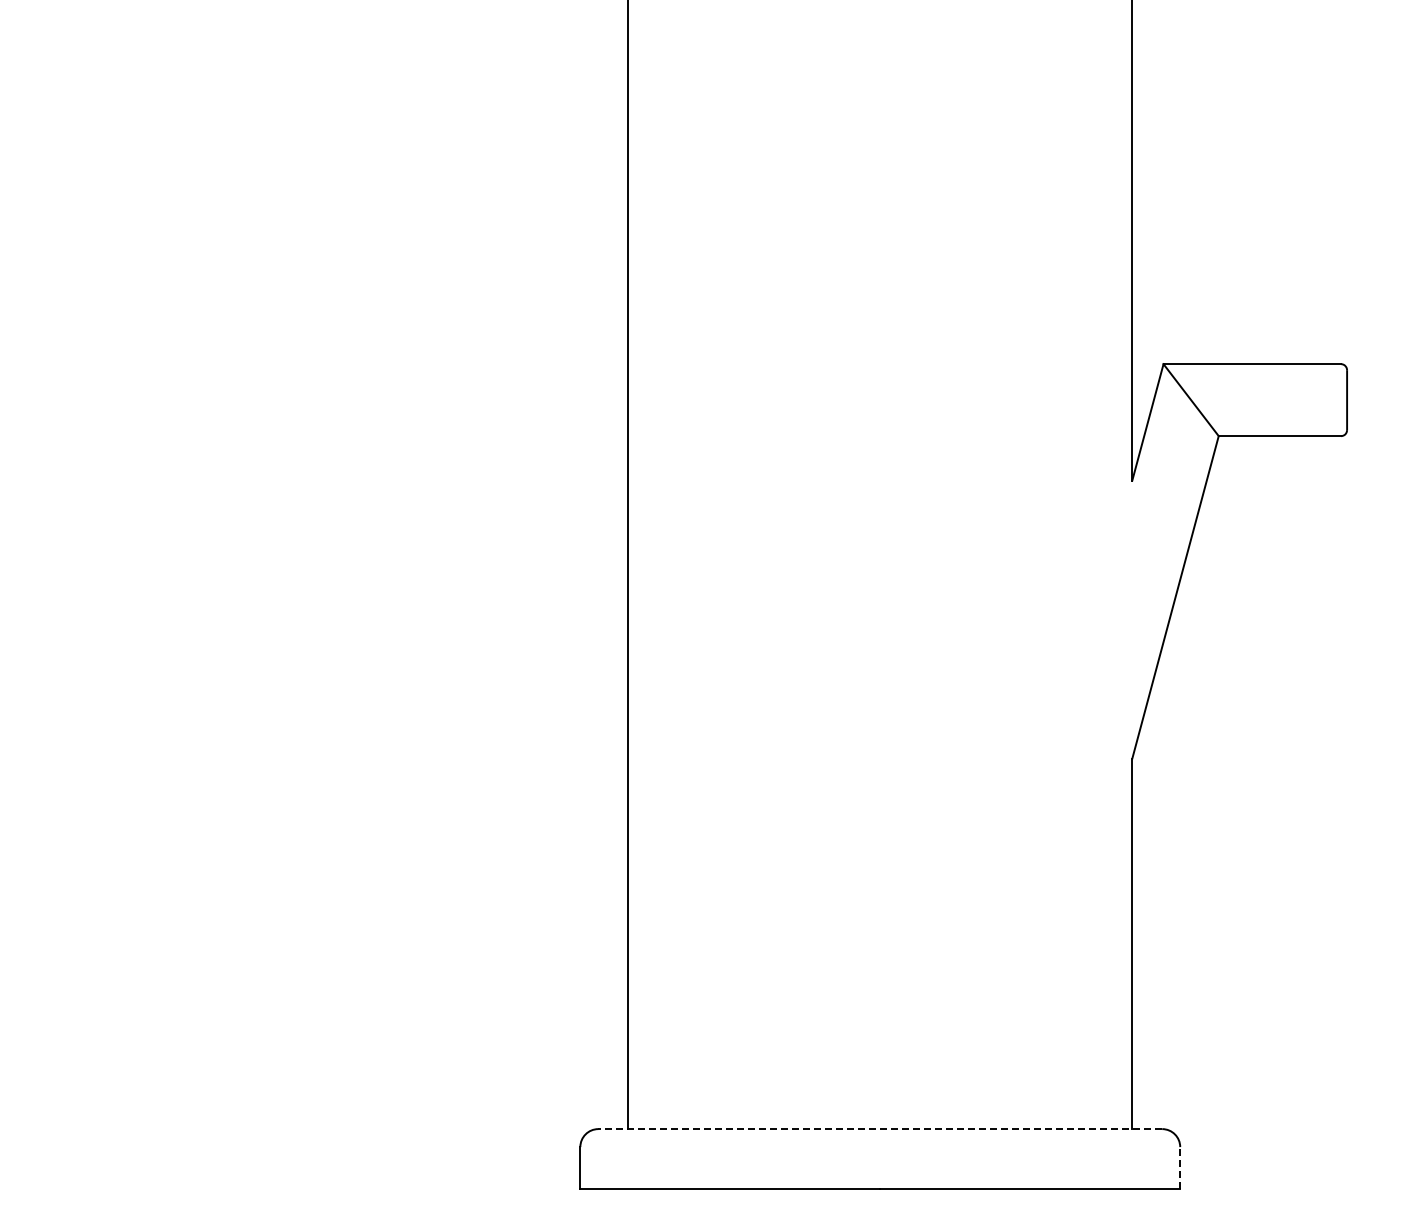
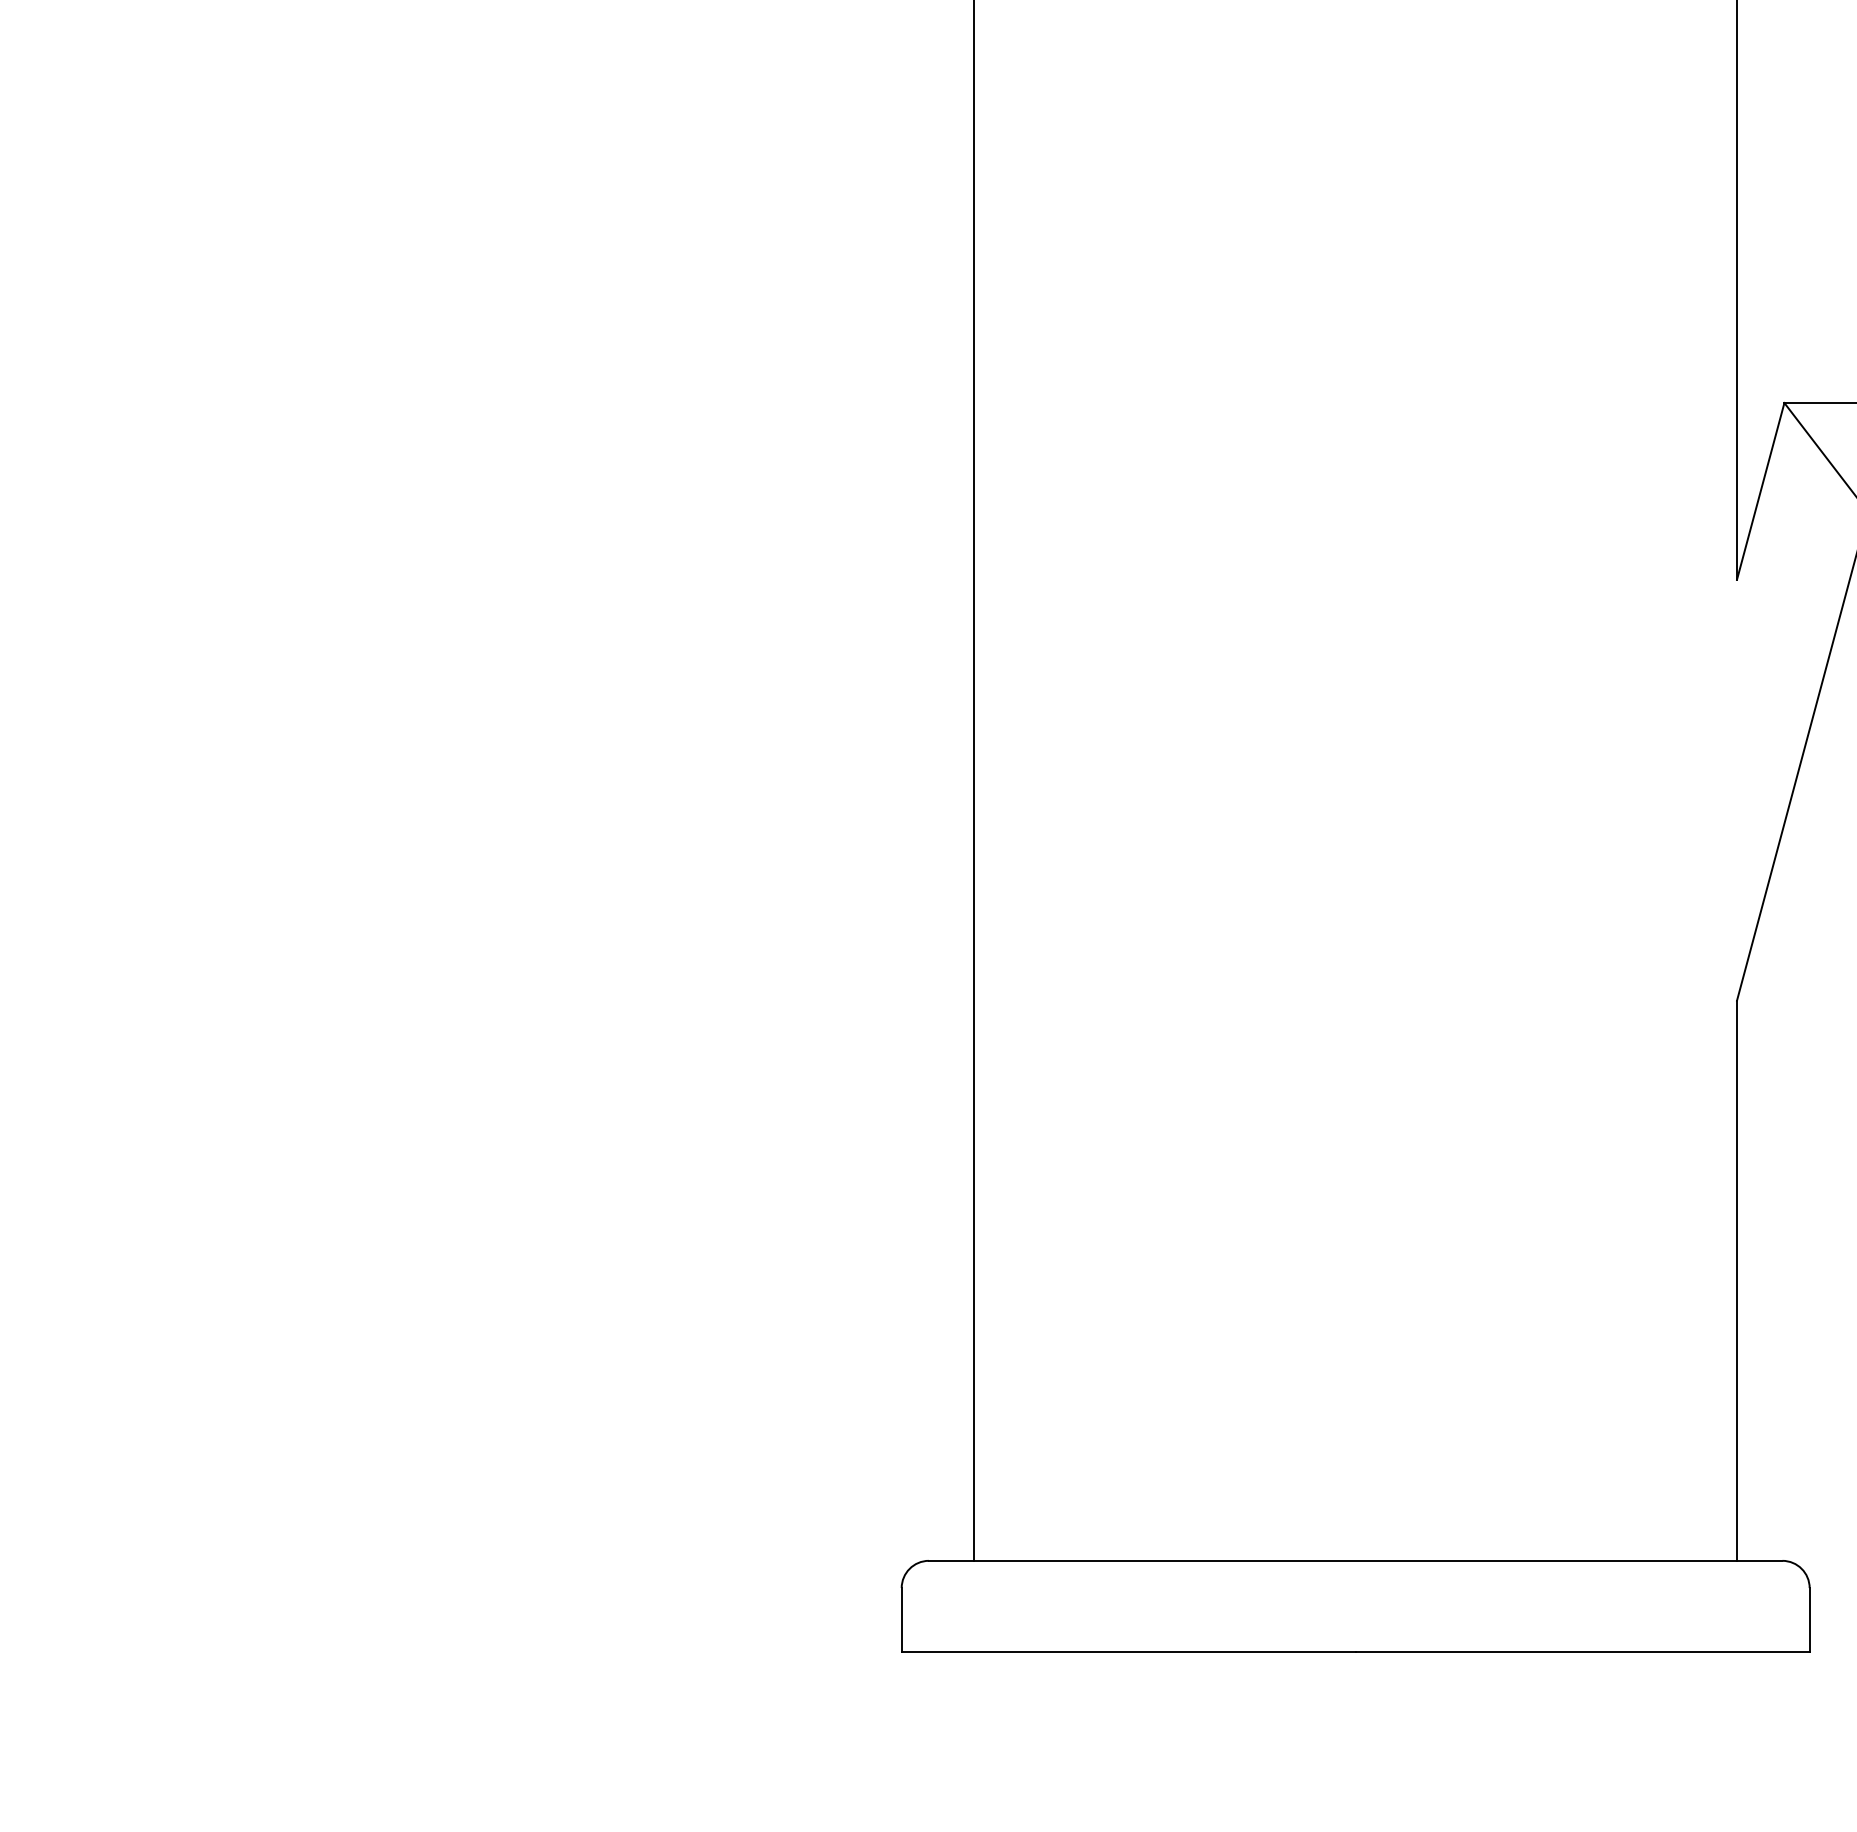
line: (880, 1129) -> (1356, 1561), dashed -> solid
line: (1180, 1168) -> (1810, 1620), dashed -> solid

